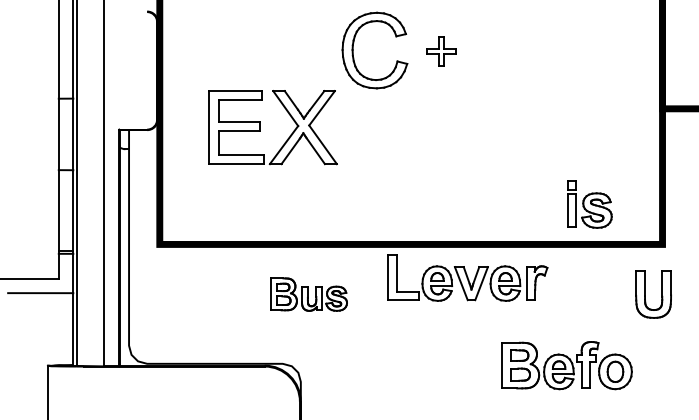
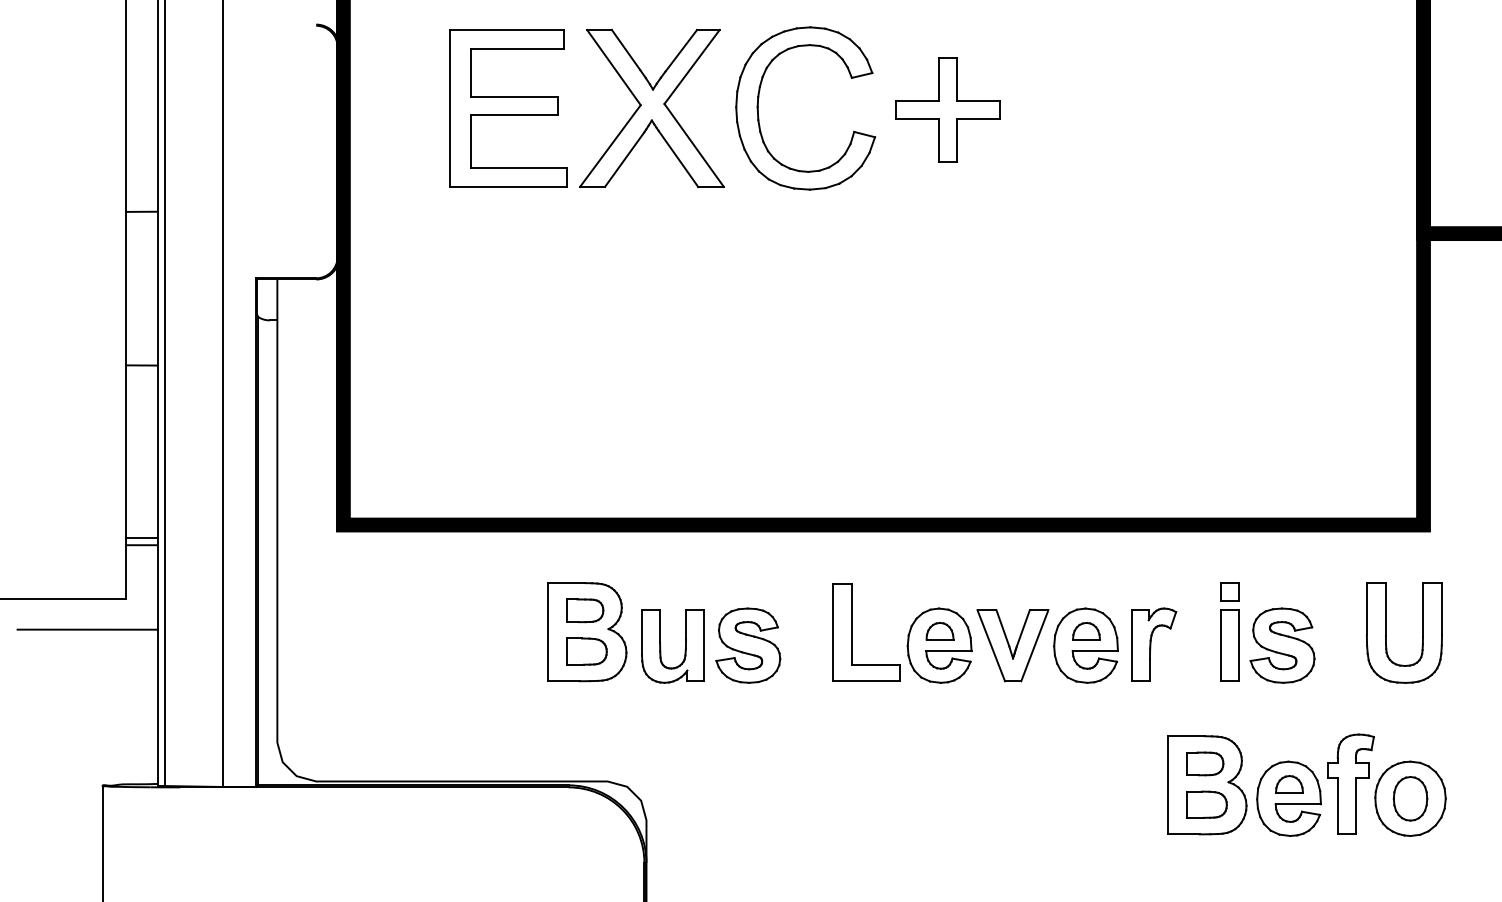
part: (440, 50) -> (946, 108), size x1.67
part: (260, 127) -> (559, 108), moved
part: (589, 204) -> (1266, 632), moved
part: (467, 277) -> (1004, 632), moved
part: (309, 294) -> (665, 632), size x1.43
part: (566, 365) -> (1305, 785), moved

